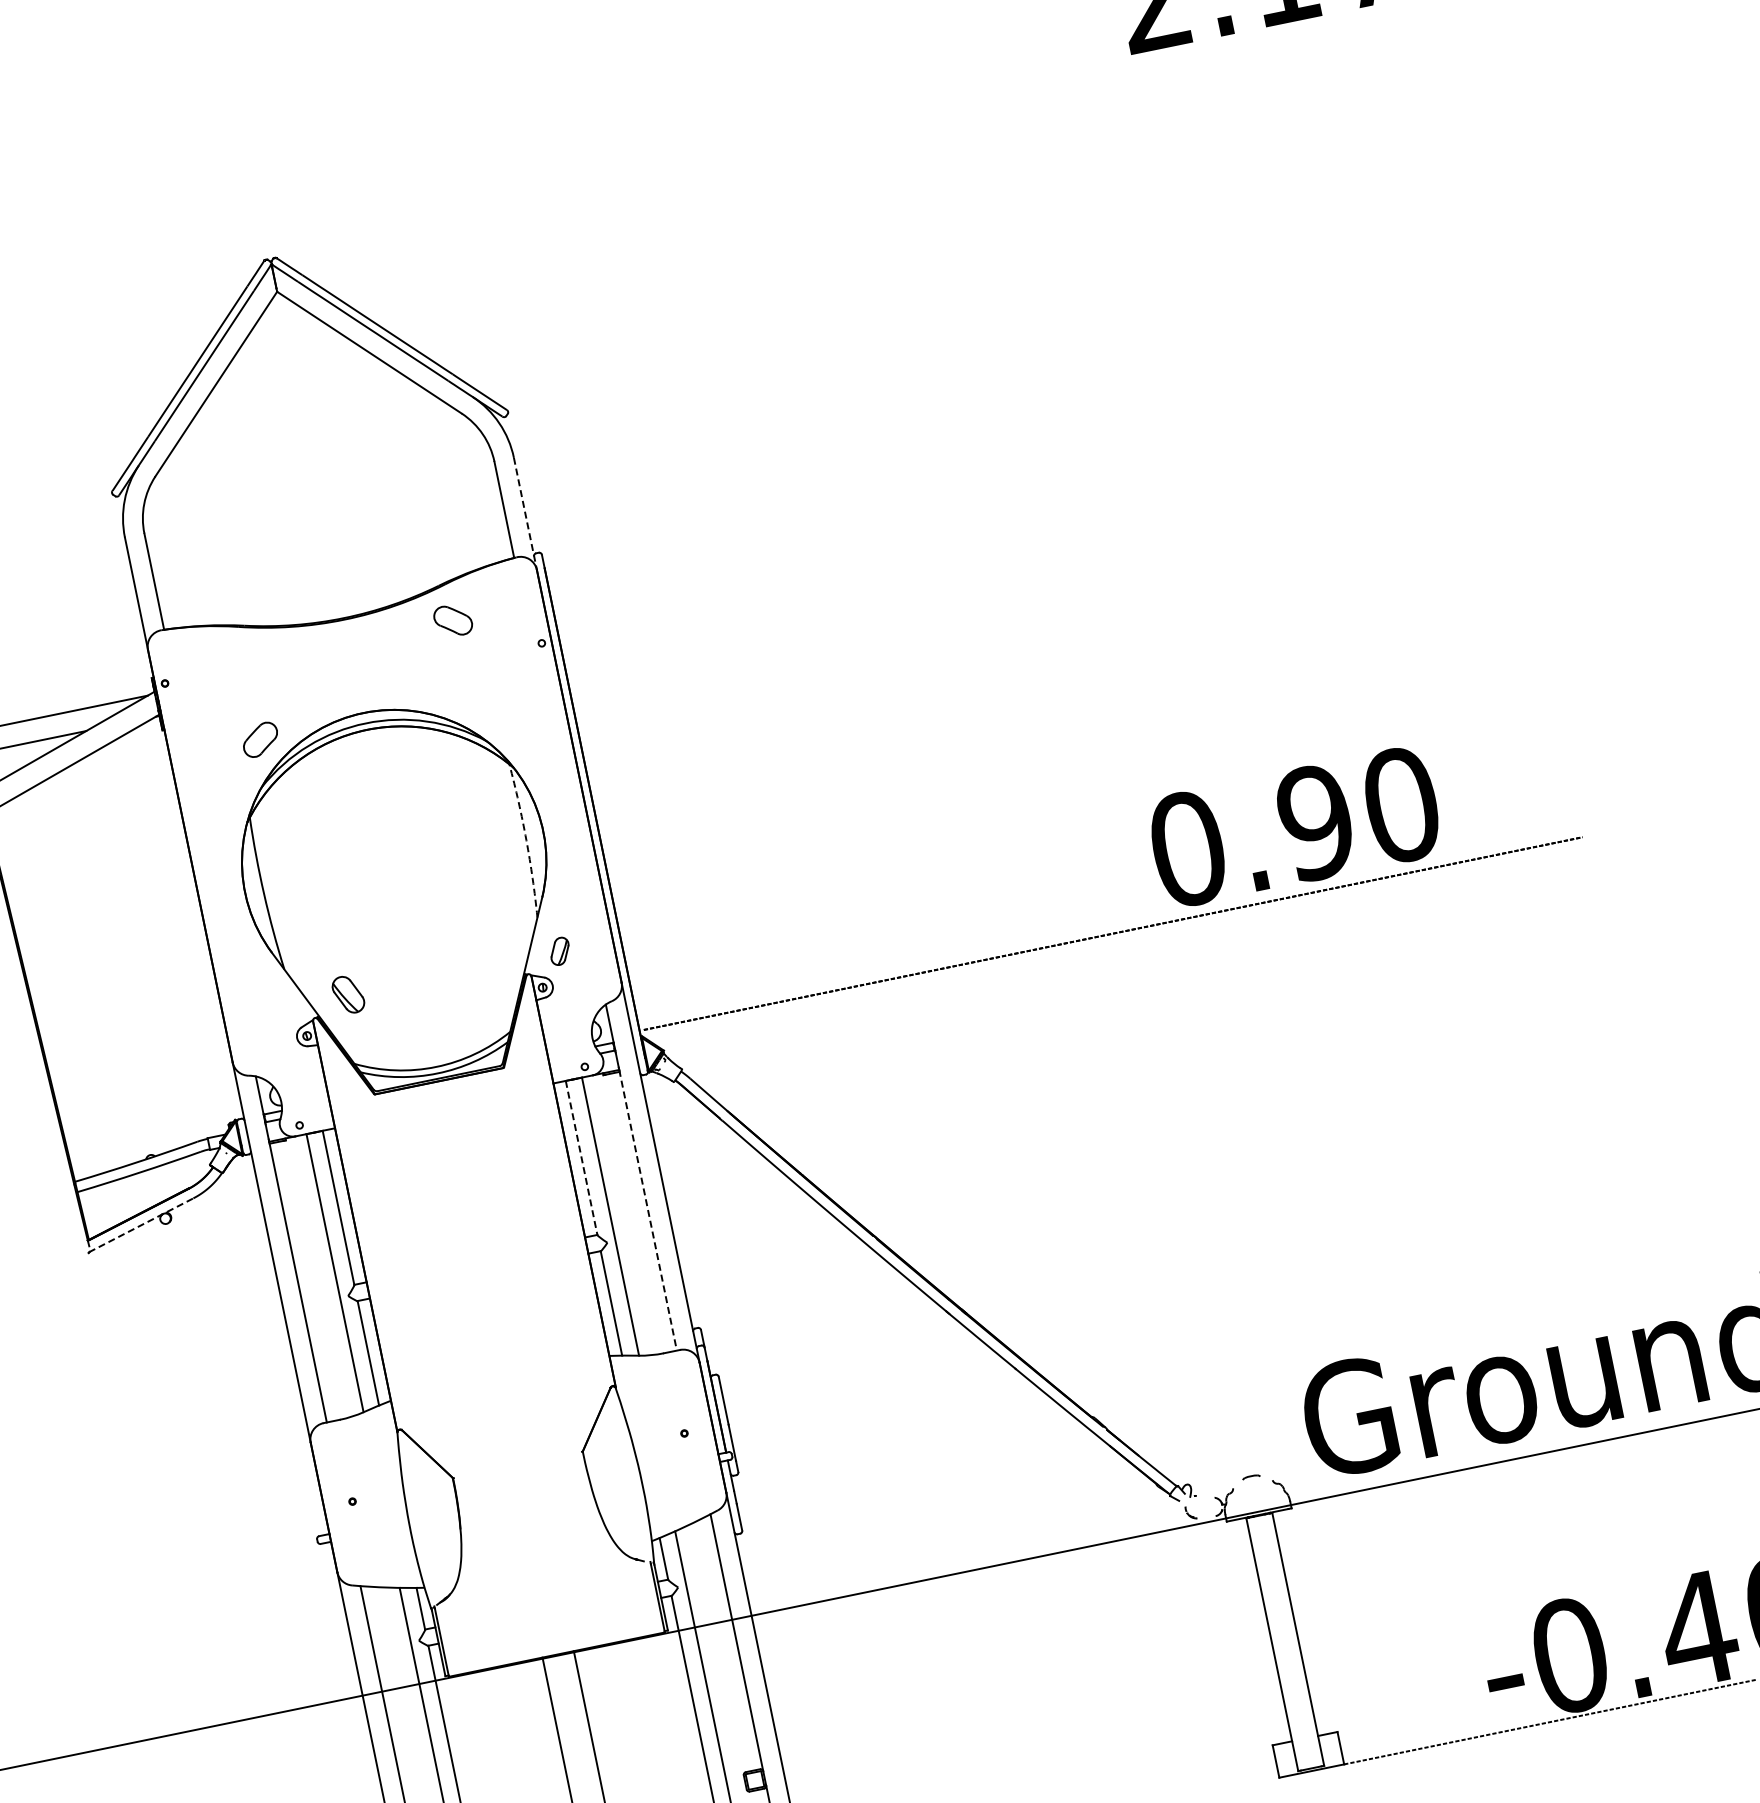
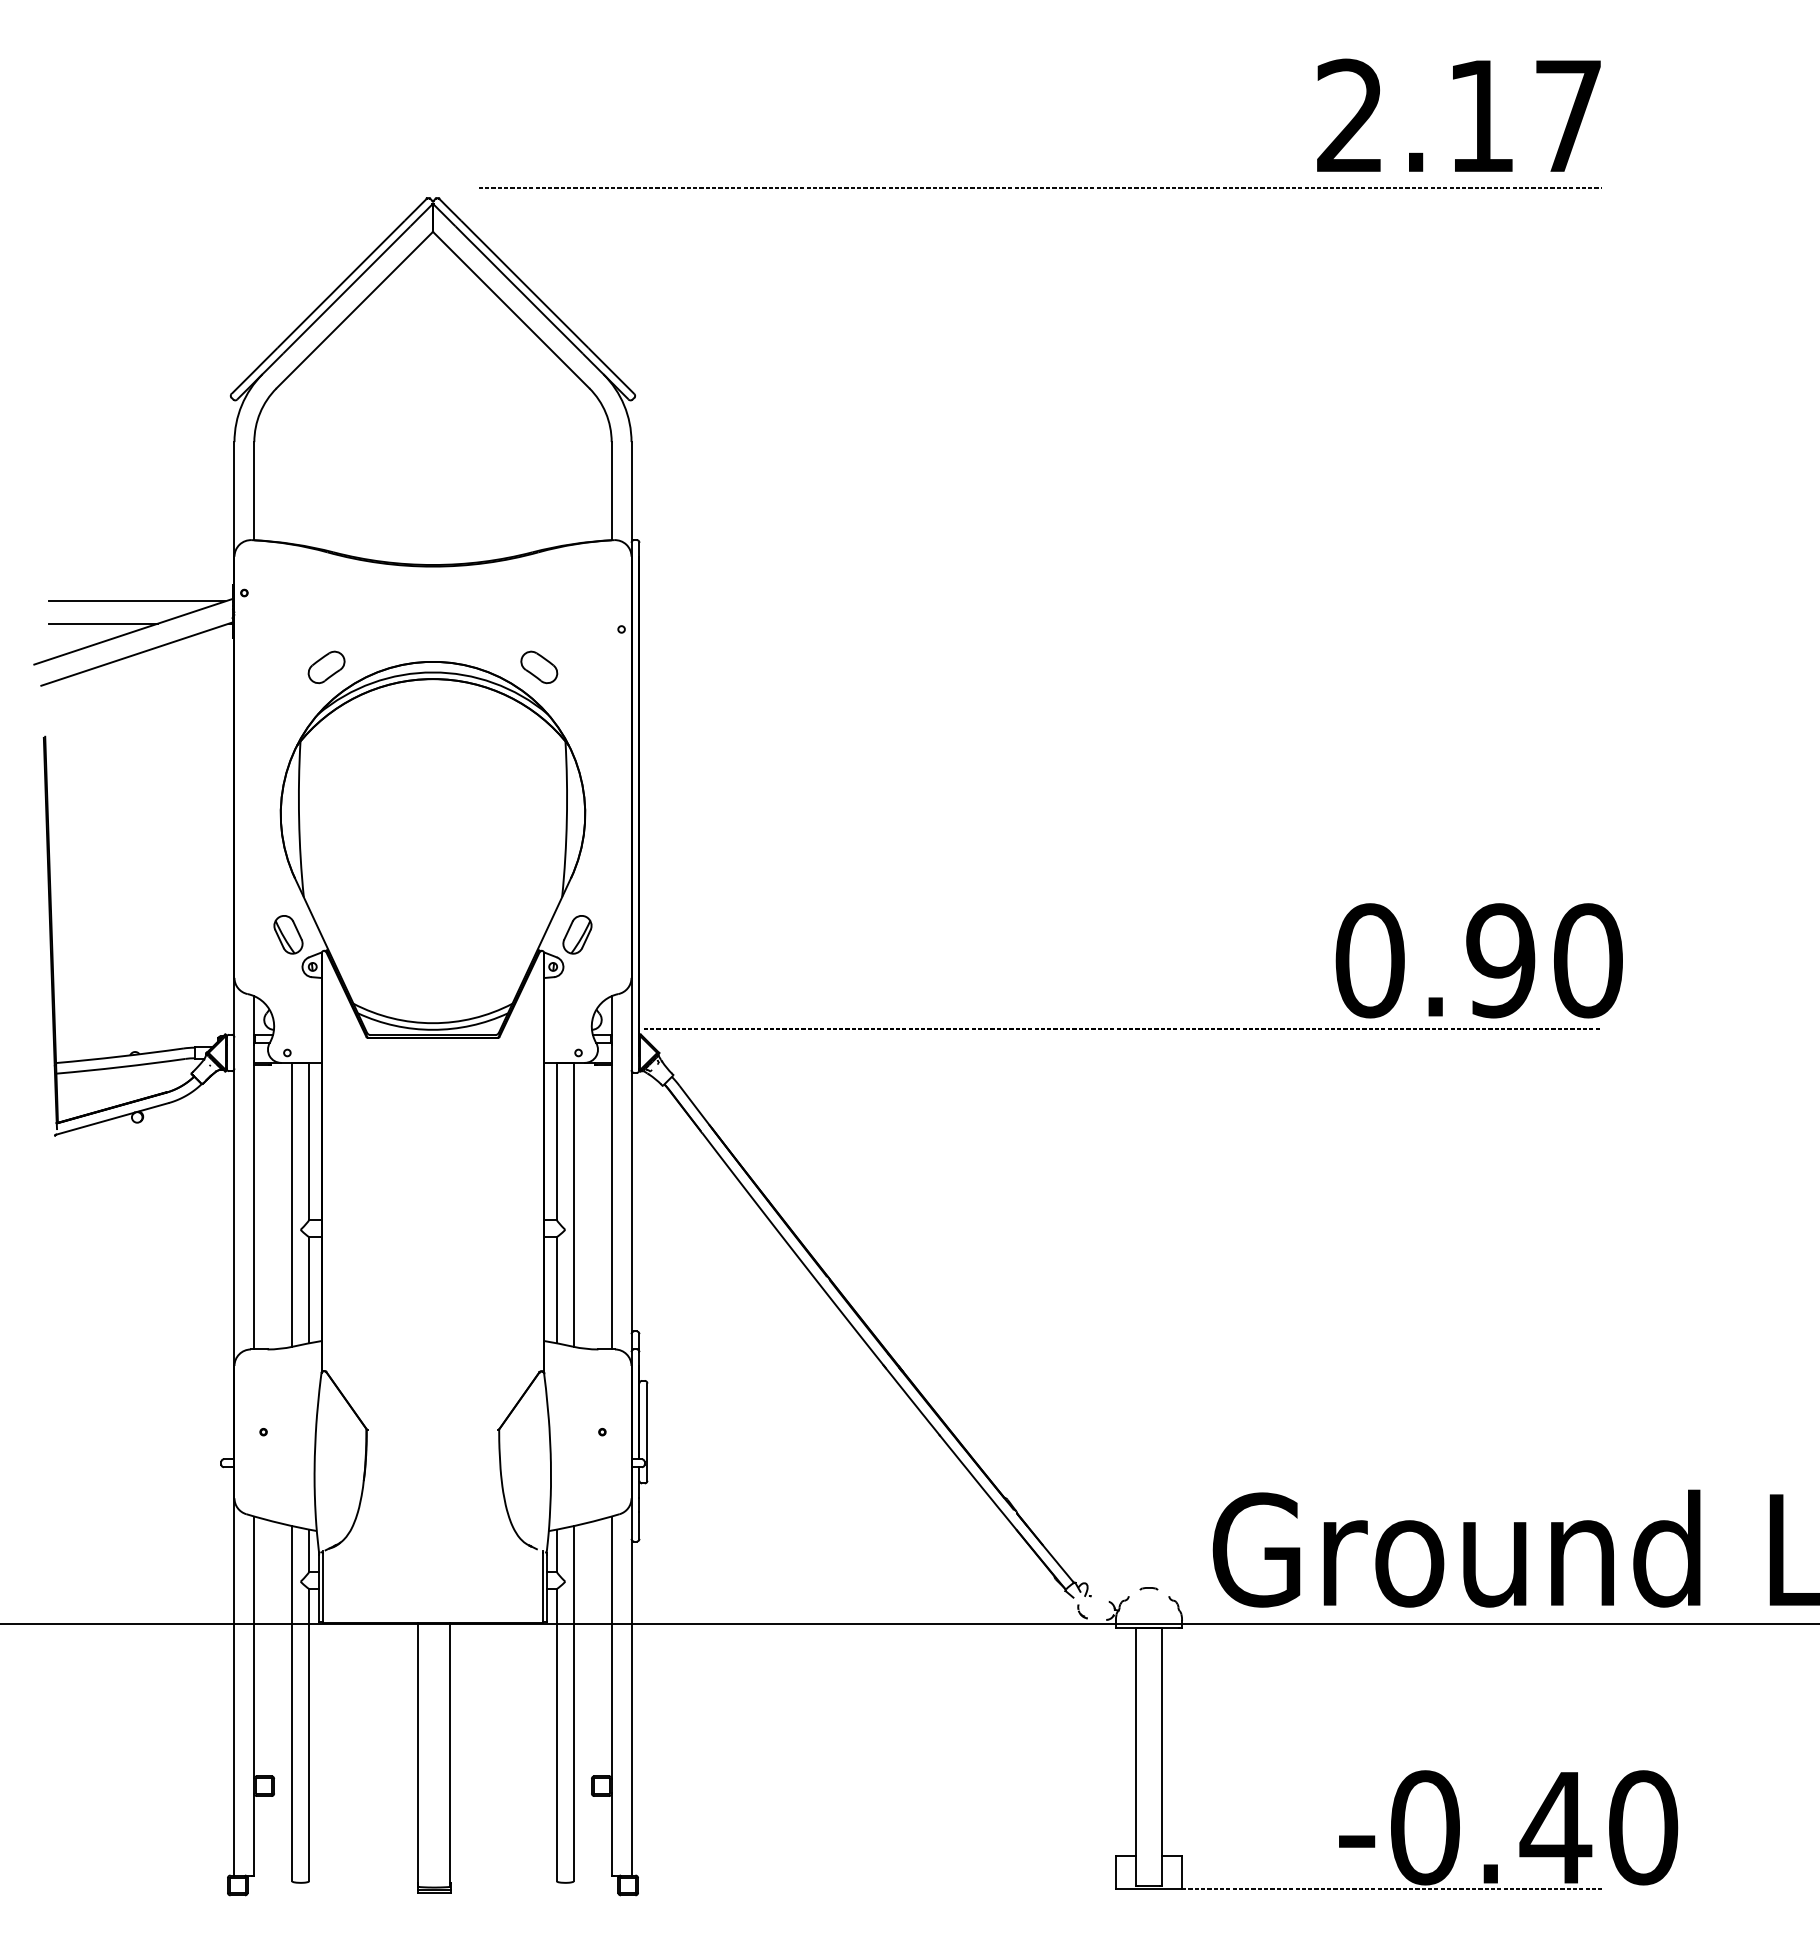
line: (863, 127) -> (1040, 188), added
line: (525, 514) -> (631, 499), dashed -> solid
part: (453, 620) -> (539, 667), moved
text: (1294, 826) -> (1478, 960), moved
arc: (526, 840) -> (566, 819), dashed -> solid
part: (559, 951) -> (577, 934), size x1.43
part: (348, 994) -> (288, 934), moved
line: (582, 1157) -> (557, 1141), dashed -> solid
line: (647, 1210) -> (611, 1206), dashed -> solid
line: (141, 1225) -> (112, 1119), dashed -> solid

